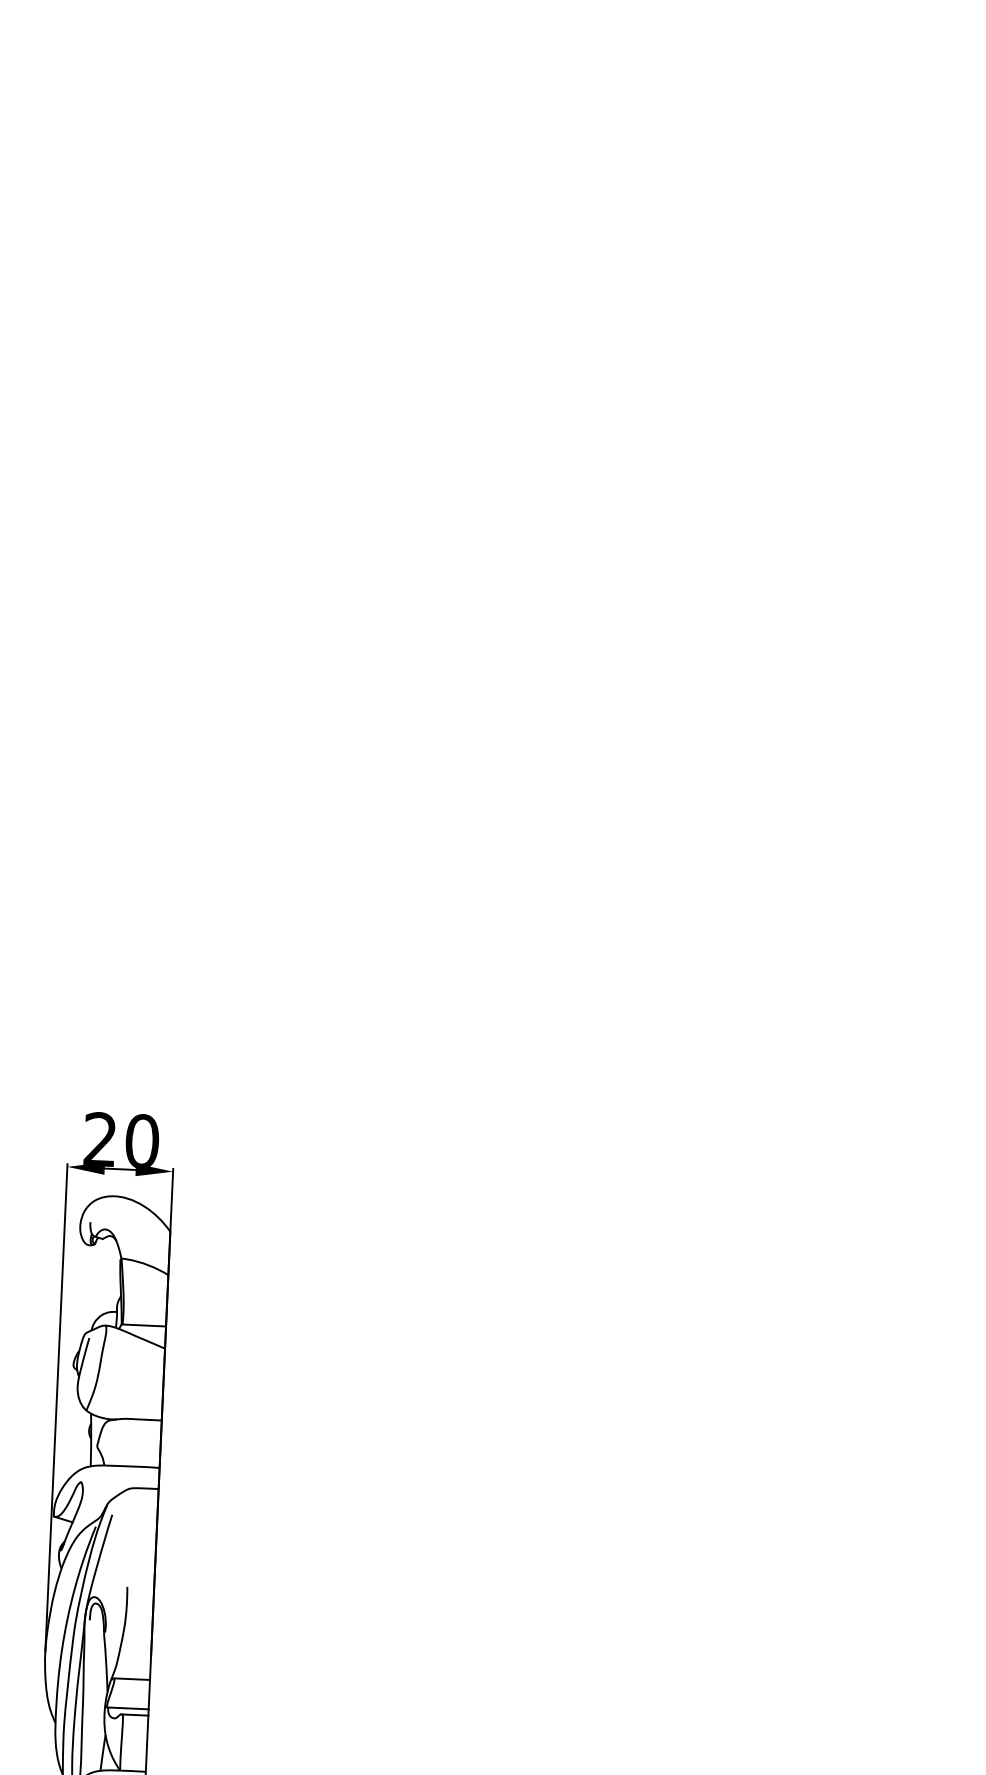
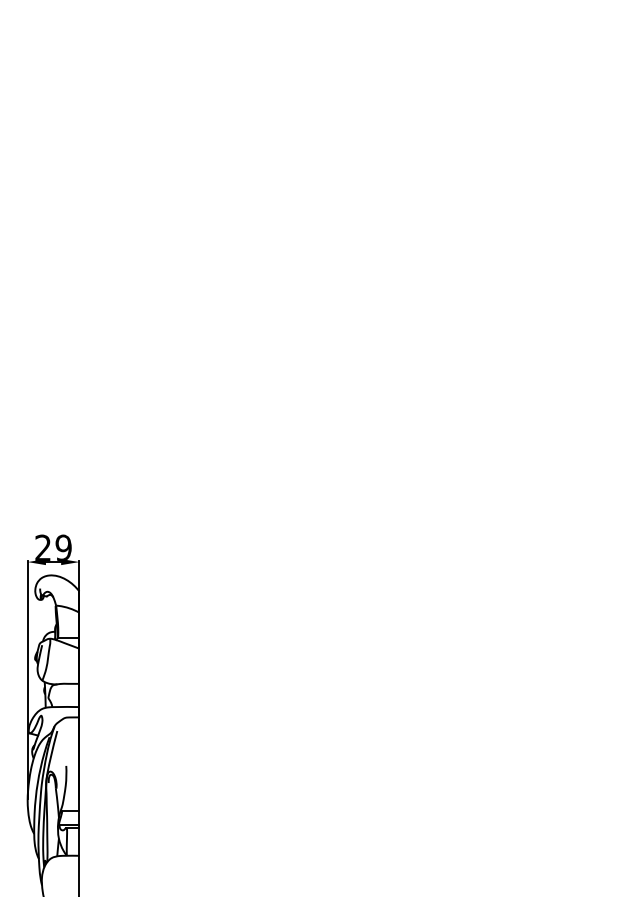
text: (141, 1140) -> (63, 547), 20 -> 29

